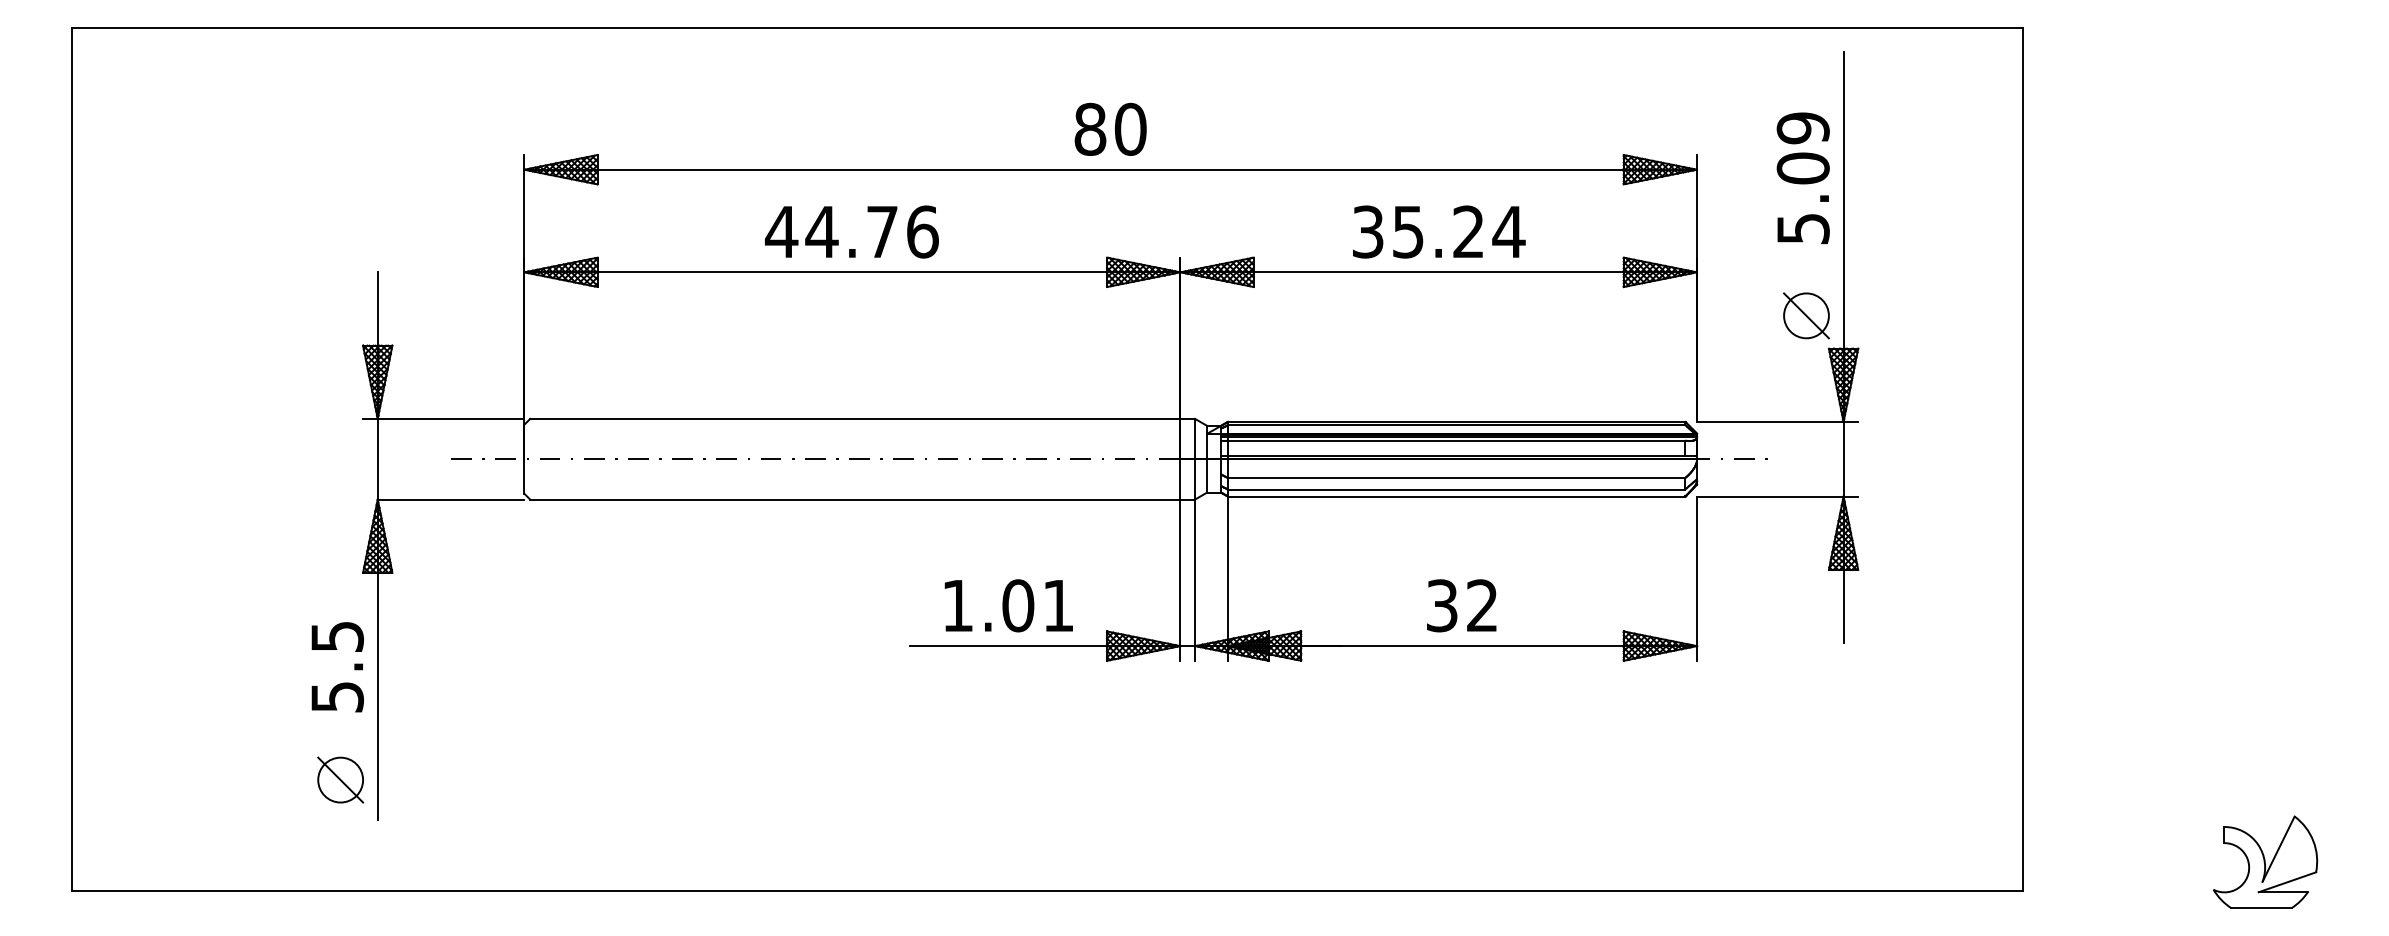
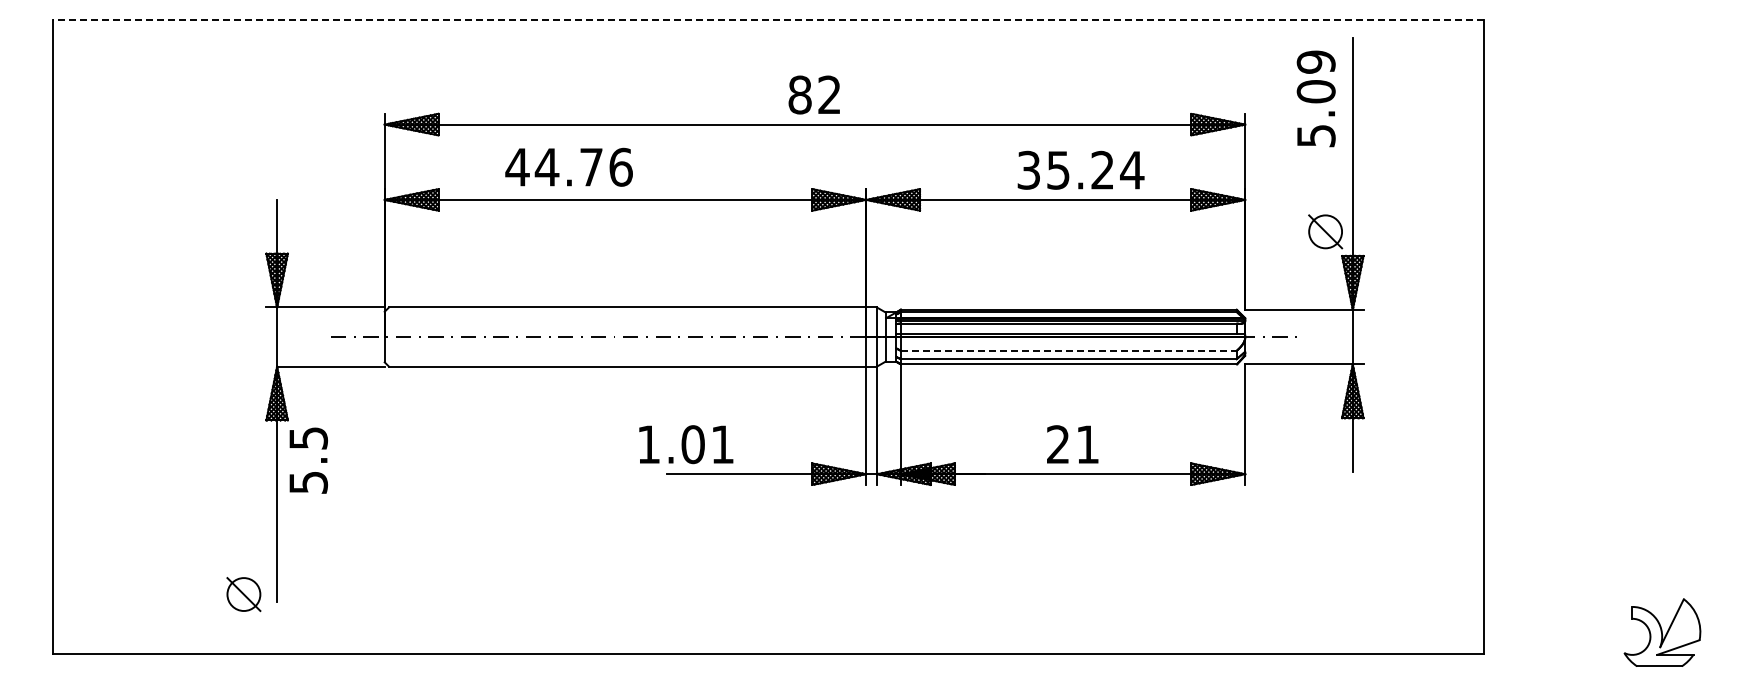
line: (1047, 27) -> (768, 20), solid -> dashed
text: (1130, 128) -> (829, 94), 80 -> 82
text: (1802, 177) -> (1315, 98), moved
text: (851, 230) -> (568, 166), moved
text: (1438, 230) -> (1080, 169), moved
line: (1456, 477) -> (1068, 350), solid -> dashed
text: (1009, 605) -> (686, 444), moved
text: (1461, 605) -> (1072, 444), 32 -> 21
text: (337, 666) -> (308, 460), moved
part: (340, 780) -> (243, 594), moved

